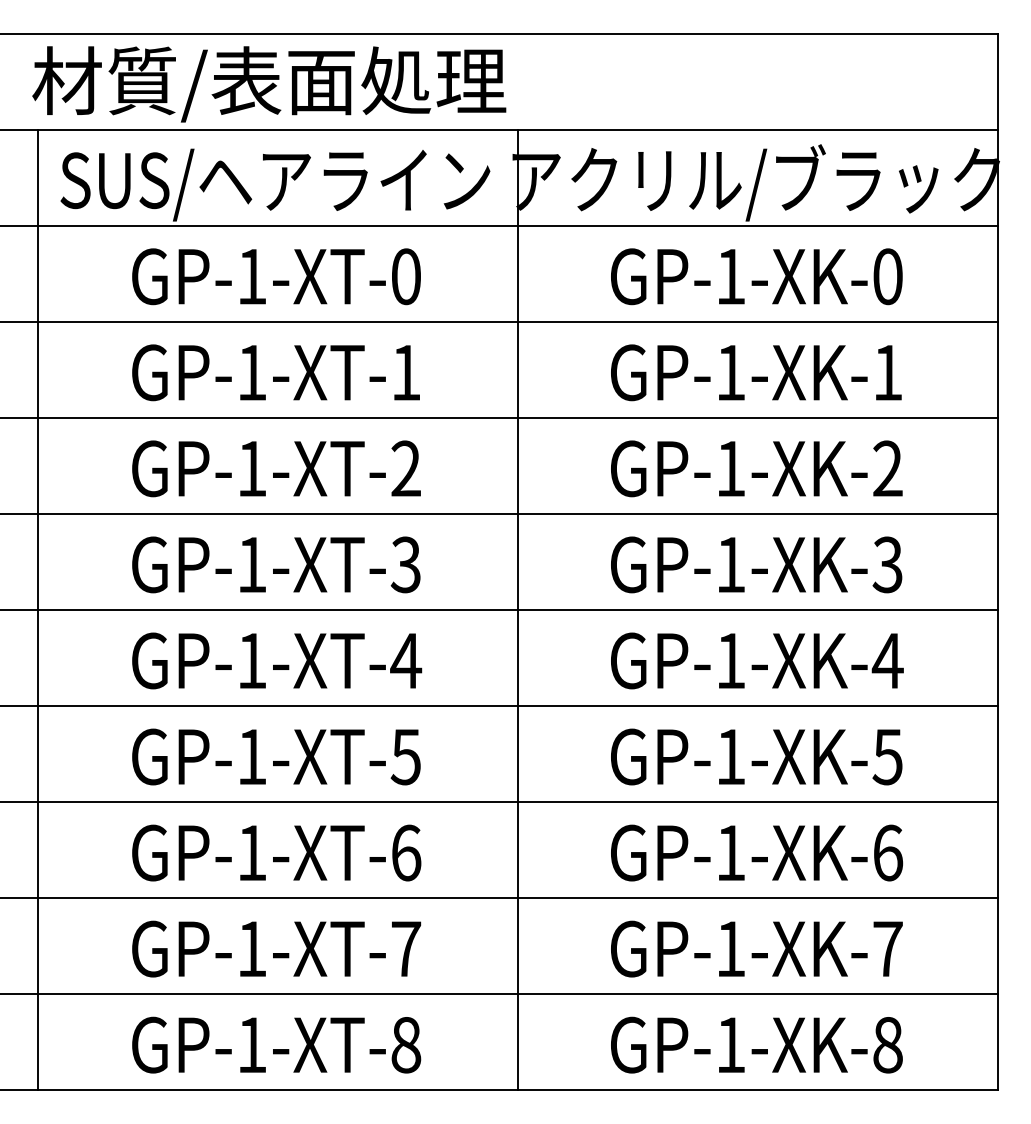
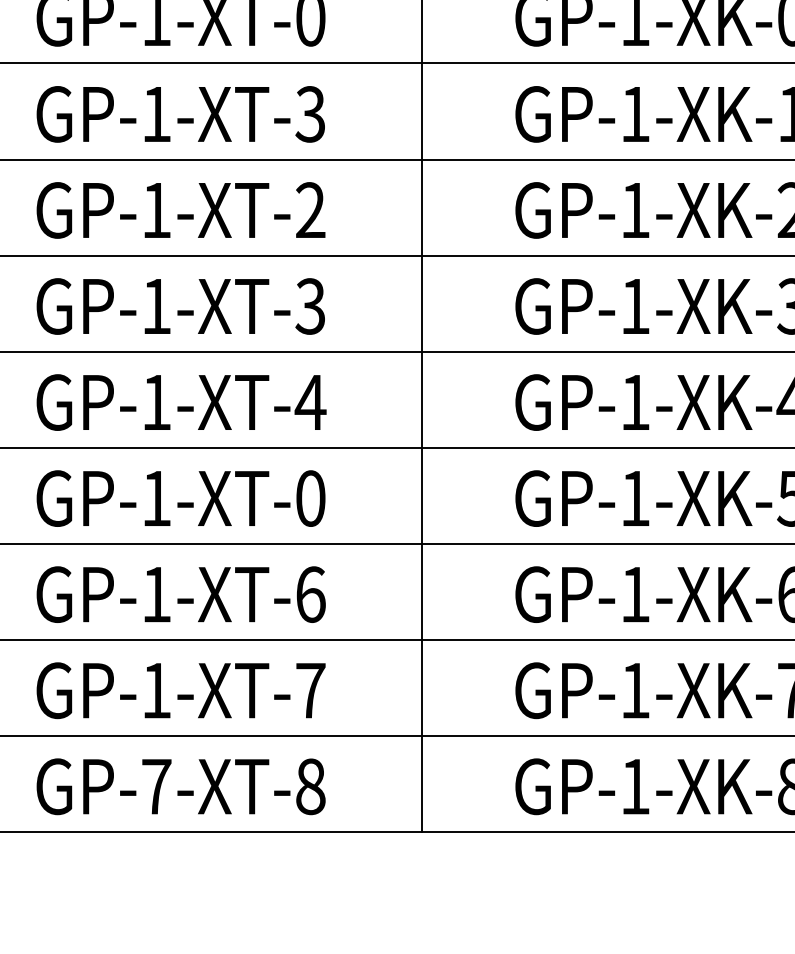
text: (405, 372) -> (310, 114), GP-1-XT-1 -> GP-1-XT-3
text: (405, 756) -> (310, 498), GP-1-XT-5 -> GP-1-XT-0
text: (251, 1044) -> (156, 786), GP-1-XT-8 -> GP-7-XT-8

